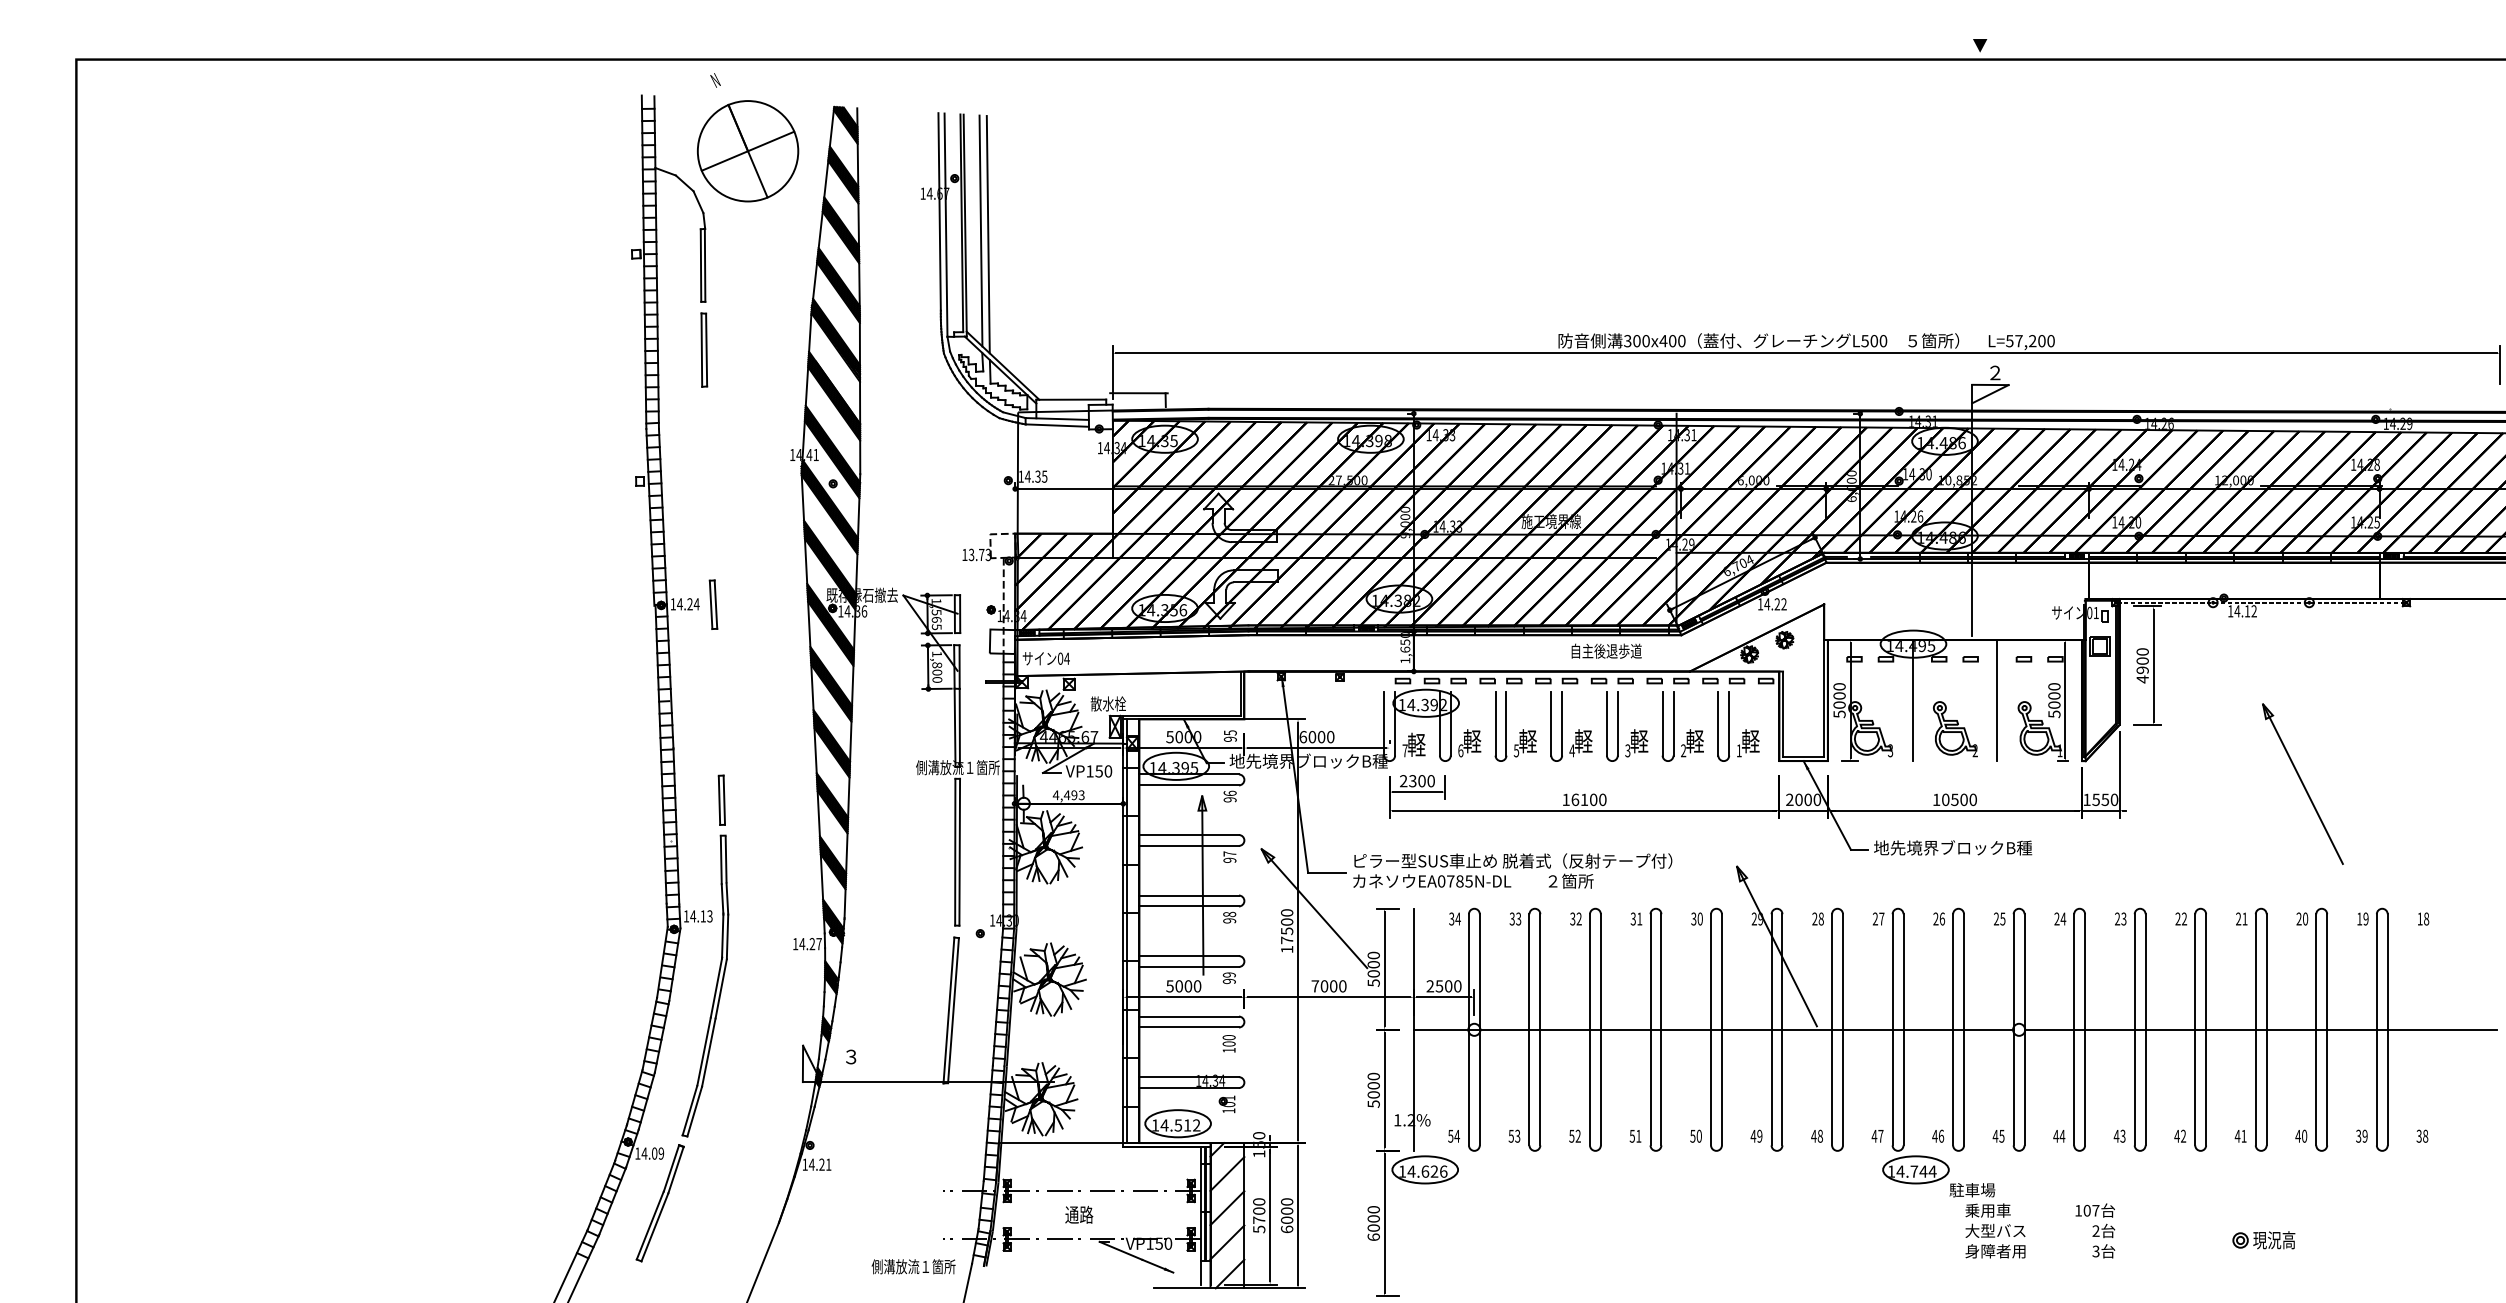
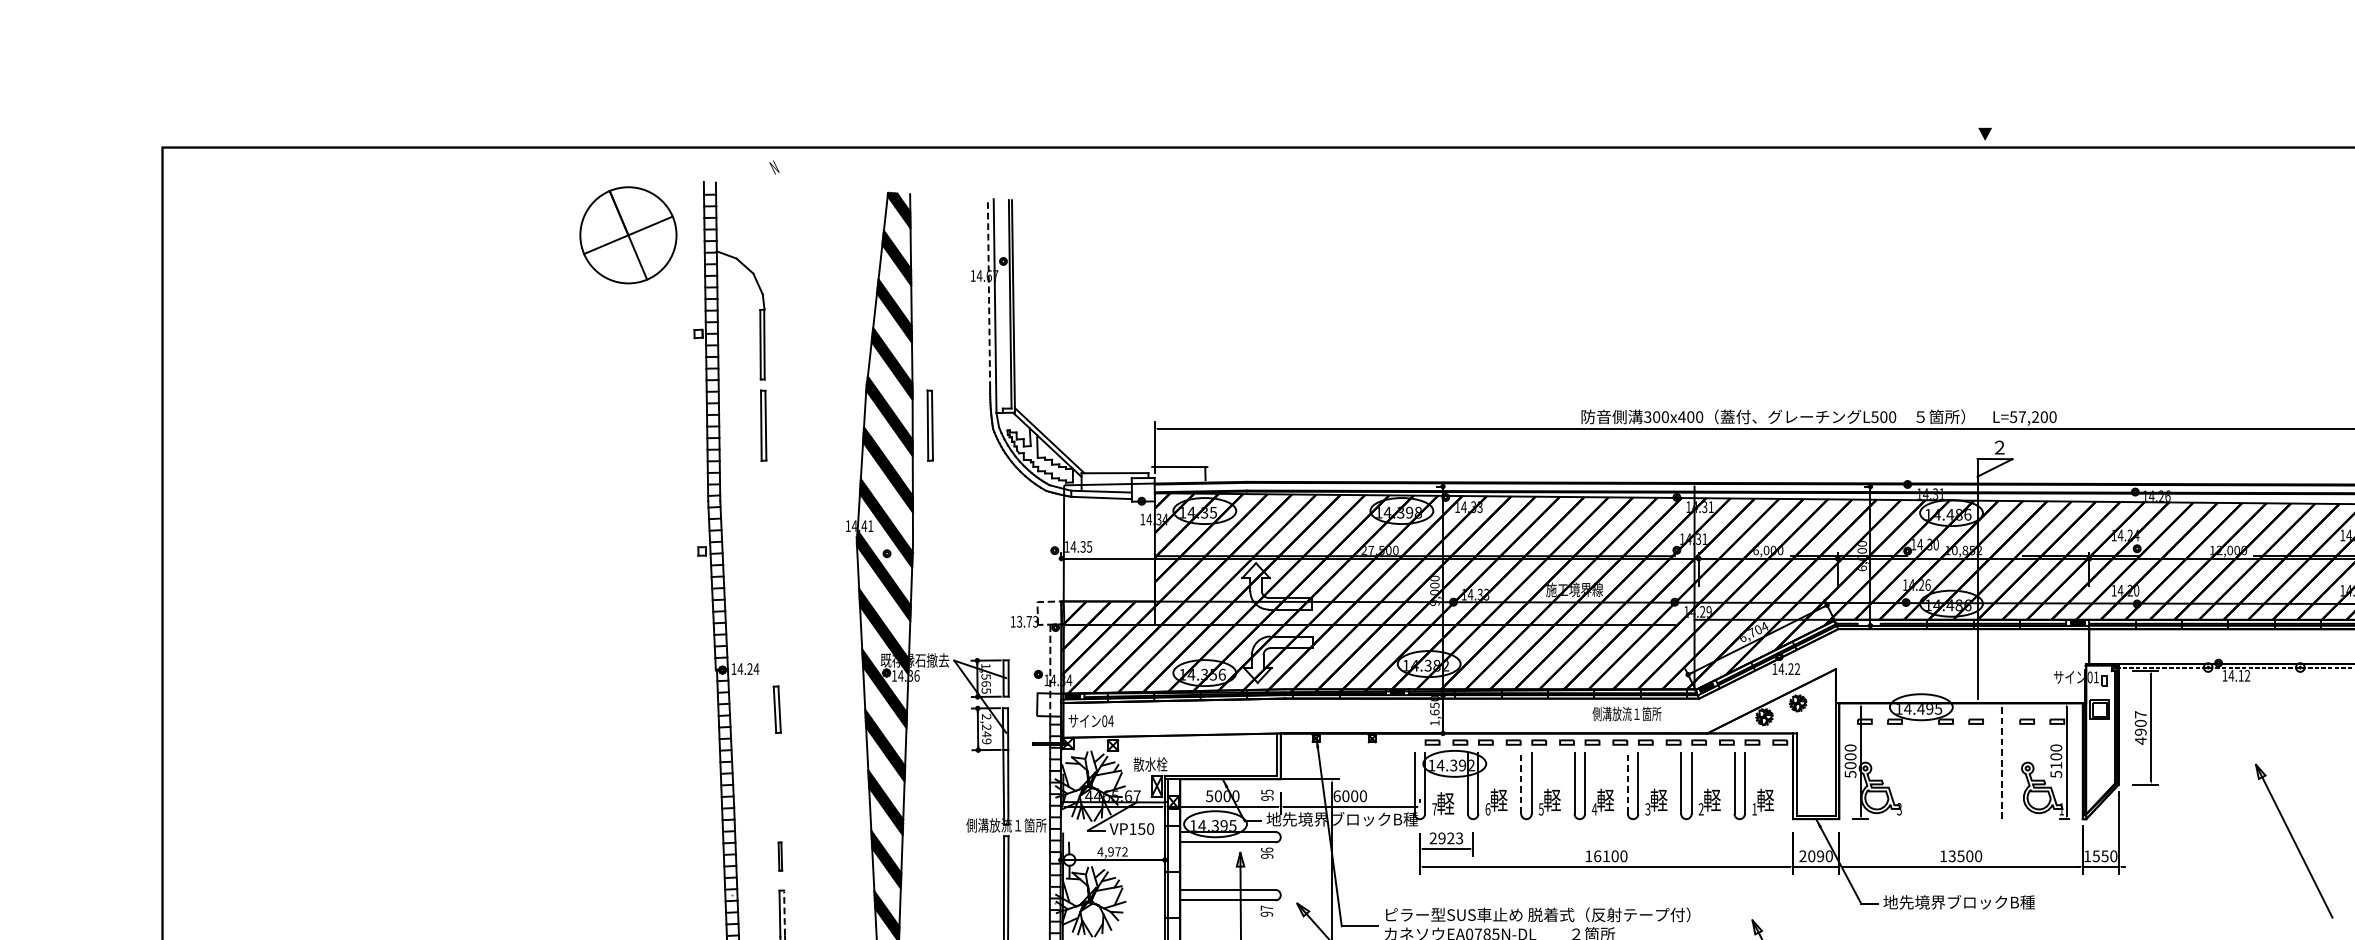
part: (748, 151) -> (628, 235), moved
line: (939, 211) -> (988, 293), solid -> dashed
line: (980, 230) -> (1028, 311), removed
line: (987, 234) -> (1034, 315), removed
part: (878, 349) -> (930, 425), added
part: (713, 604) -> (777, 709), moved
text: (1605, 650) -> (1626, 713), 自主後退歩道 -> 側溝放流１箇所
text: (2142, 651) -> (2140, 714), 4900 -> 4907
text: (937, 666) -> (986, 728), 1,800 -> 2,249
line: (1912, 700) -> (1920, 761), removed
line: (1997, 700) -> (2001, 761), solid -> dashed
text: (2054, 704) -> (2056, 765), 5000 -> 5100
line: (1495, 723) -> (1521, 783), solid -> dashed
line: (1606, 723) -> (1627, 783), solid -> dashed
part: (1955, 729) -> (1961, 788), removed
text: (1421, 781) -> (1450, 838), 2300 -> 2923
text: (1073, 795) -> (1117, 852), 4,493 -> 4,972
part: (721, 799) -> (780, 855), size x0.6
text: (1807, 799) -> (1819, 855), 2000 -> 2090
text: (1945, 799) -> (1952, 855), 10500 -> 13500
line: (726, 859) -> (784, 913), solid -> dashed

